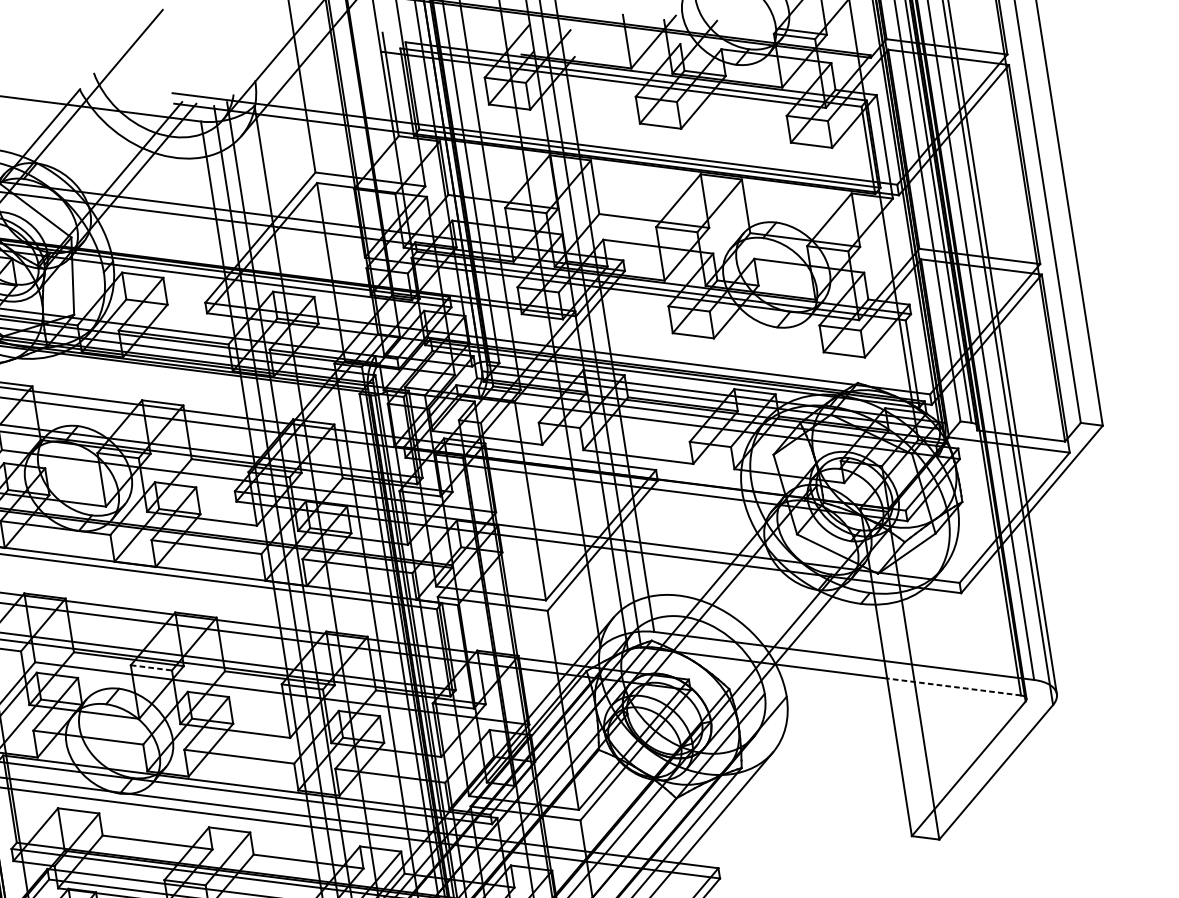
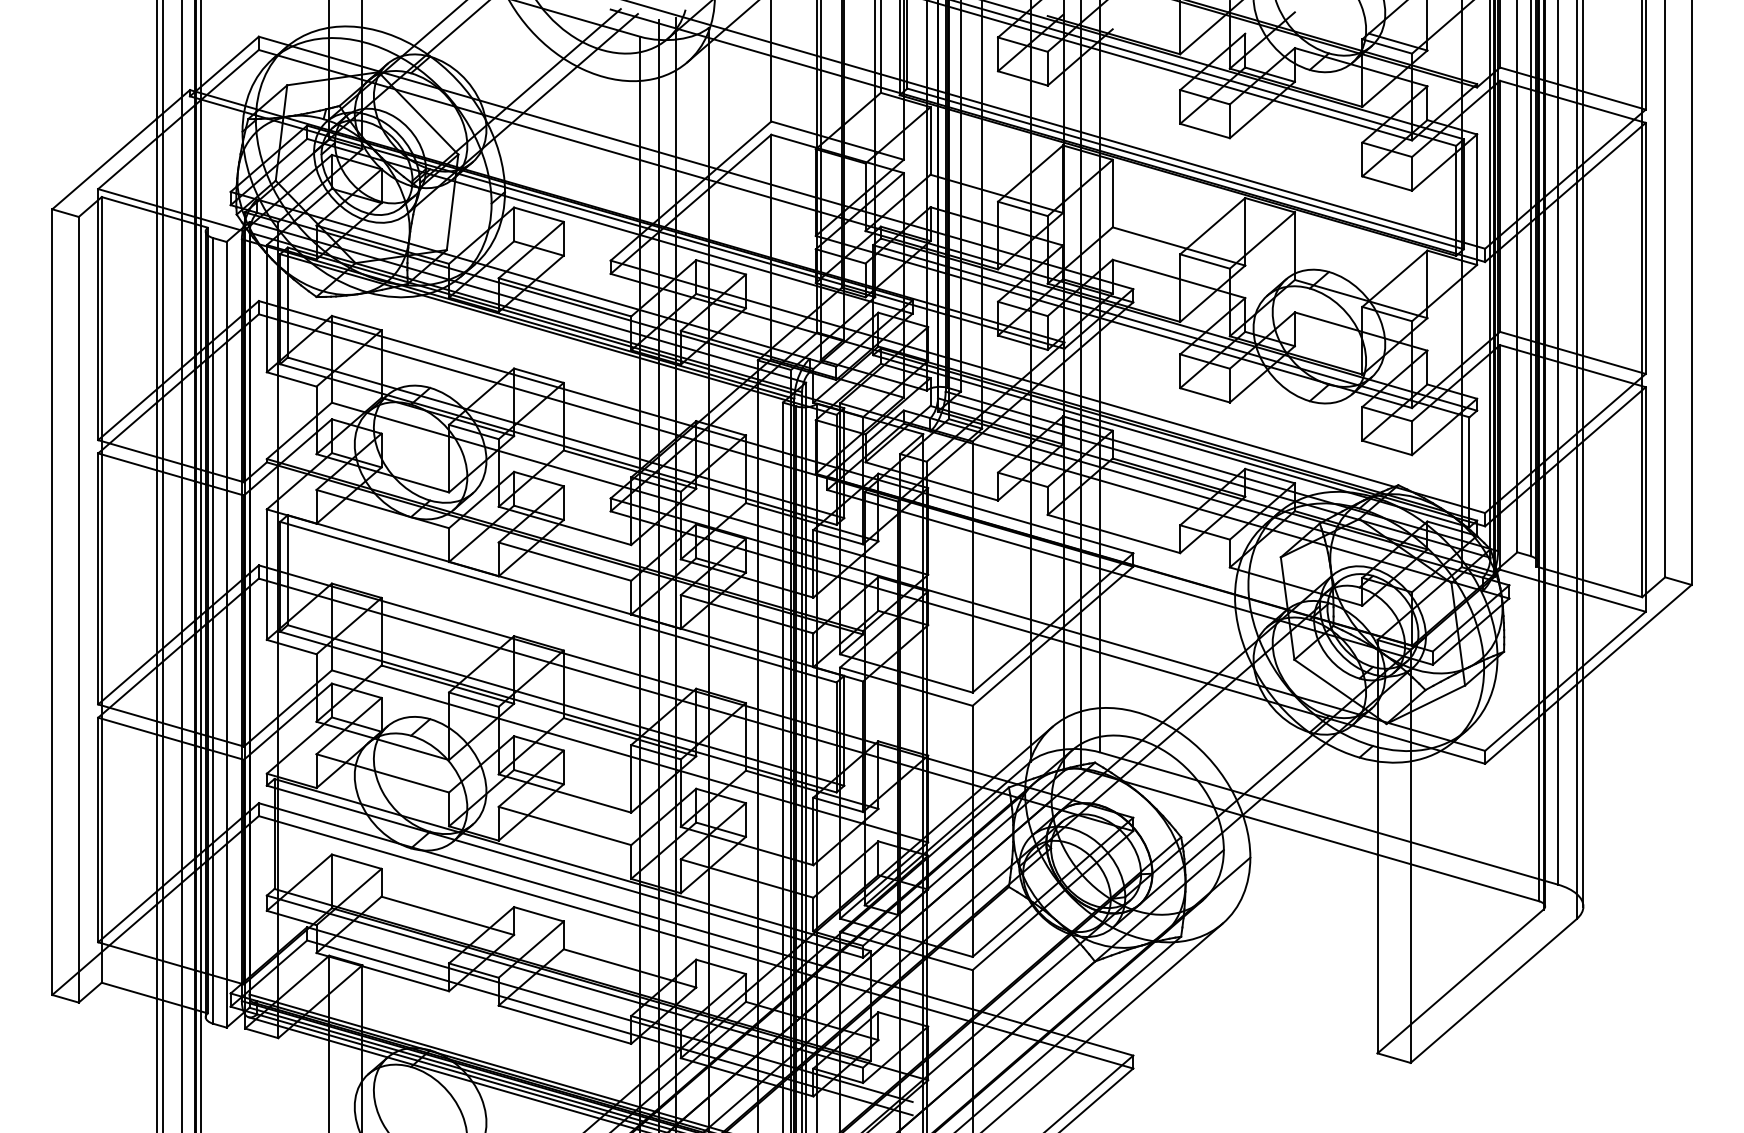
line: (151, 667) -> (473, 699), dashed -> solid
line: (953, 686) -> (1457, 877), dashed -> solid

